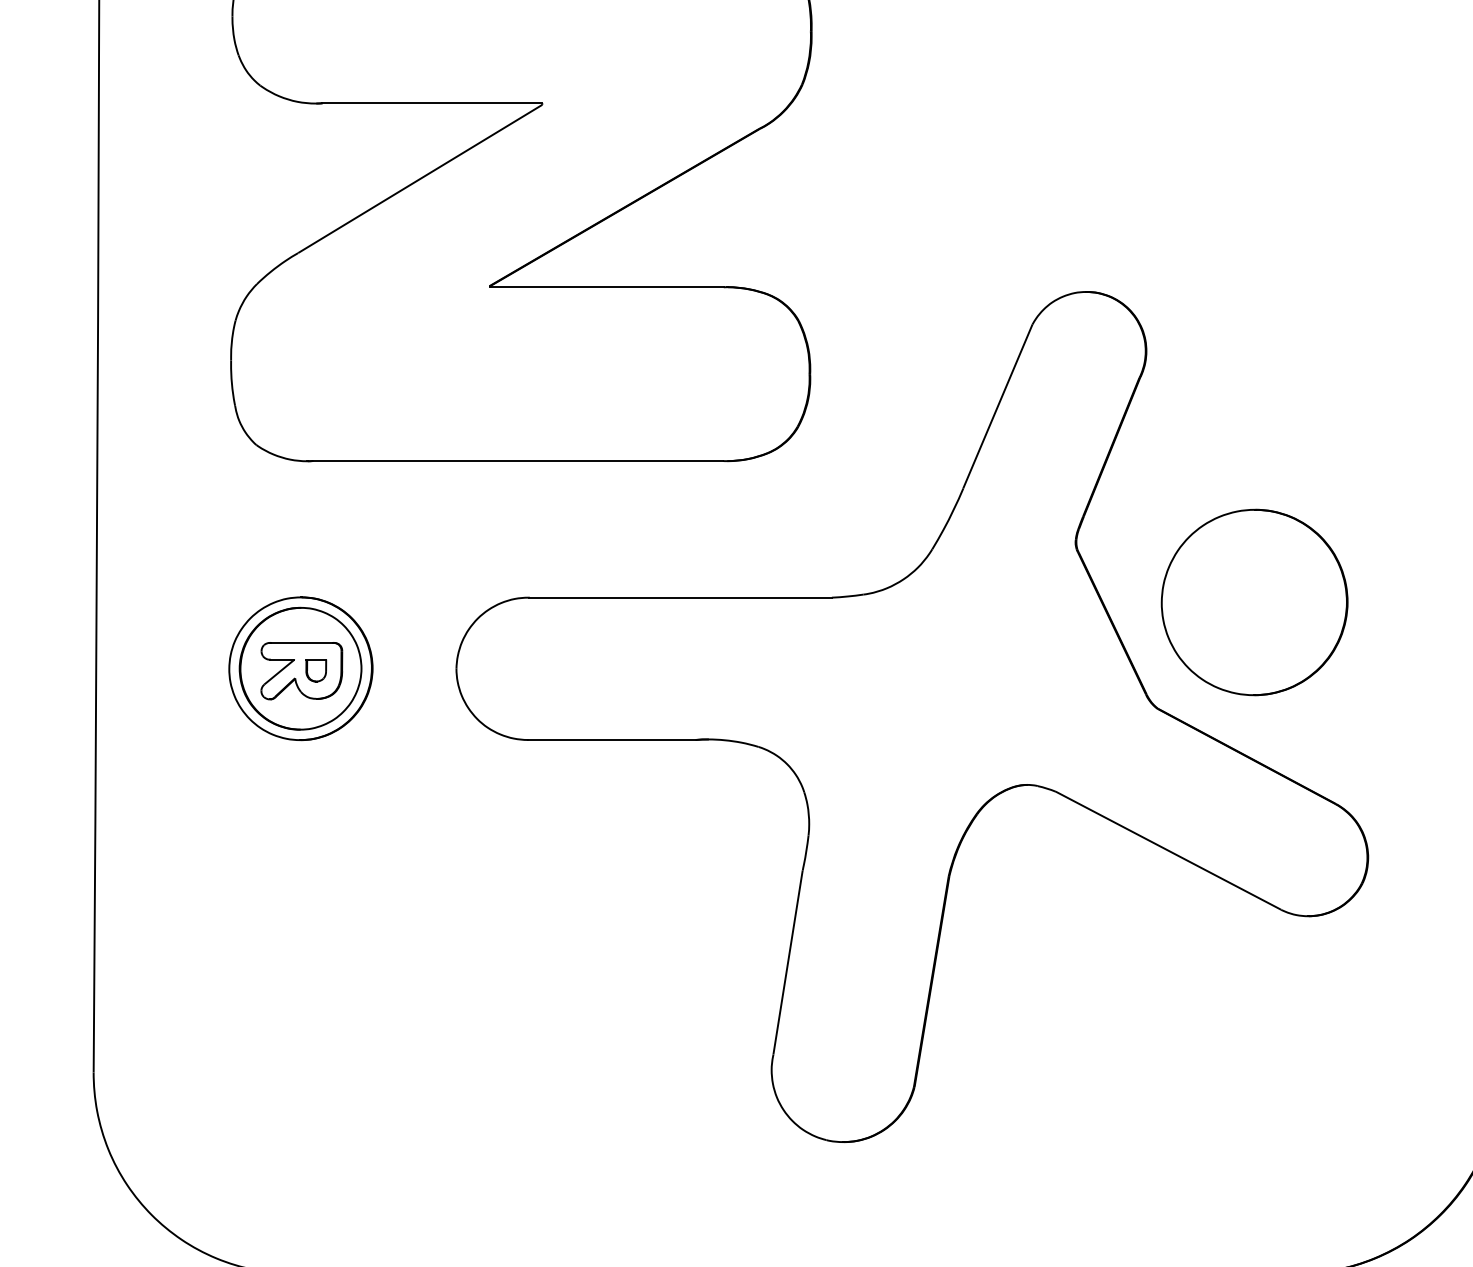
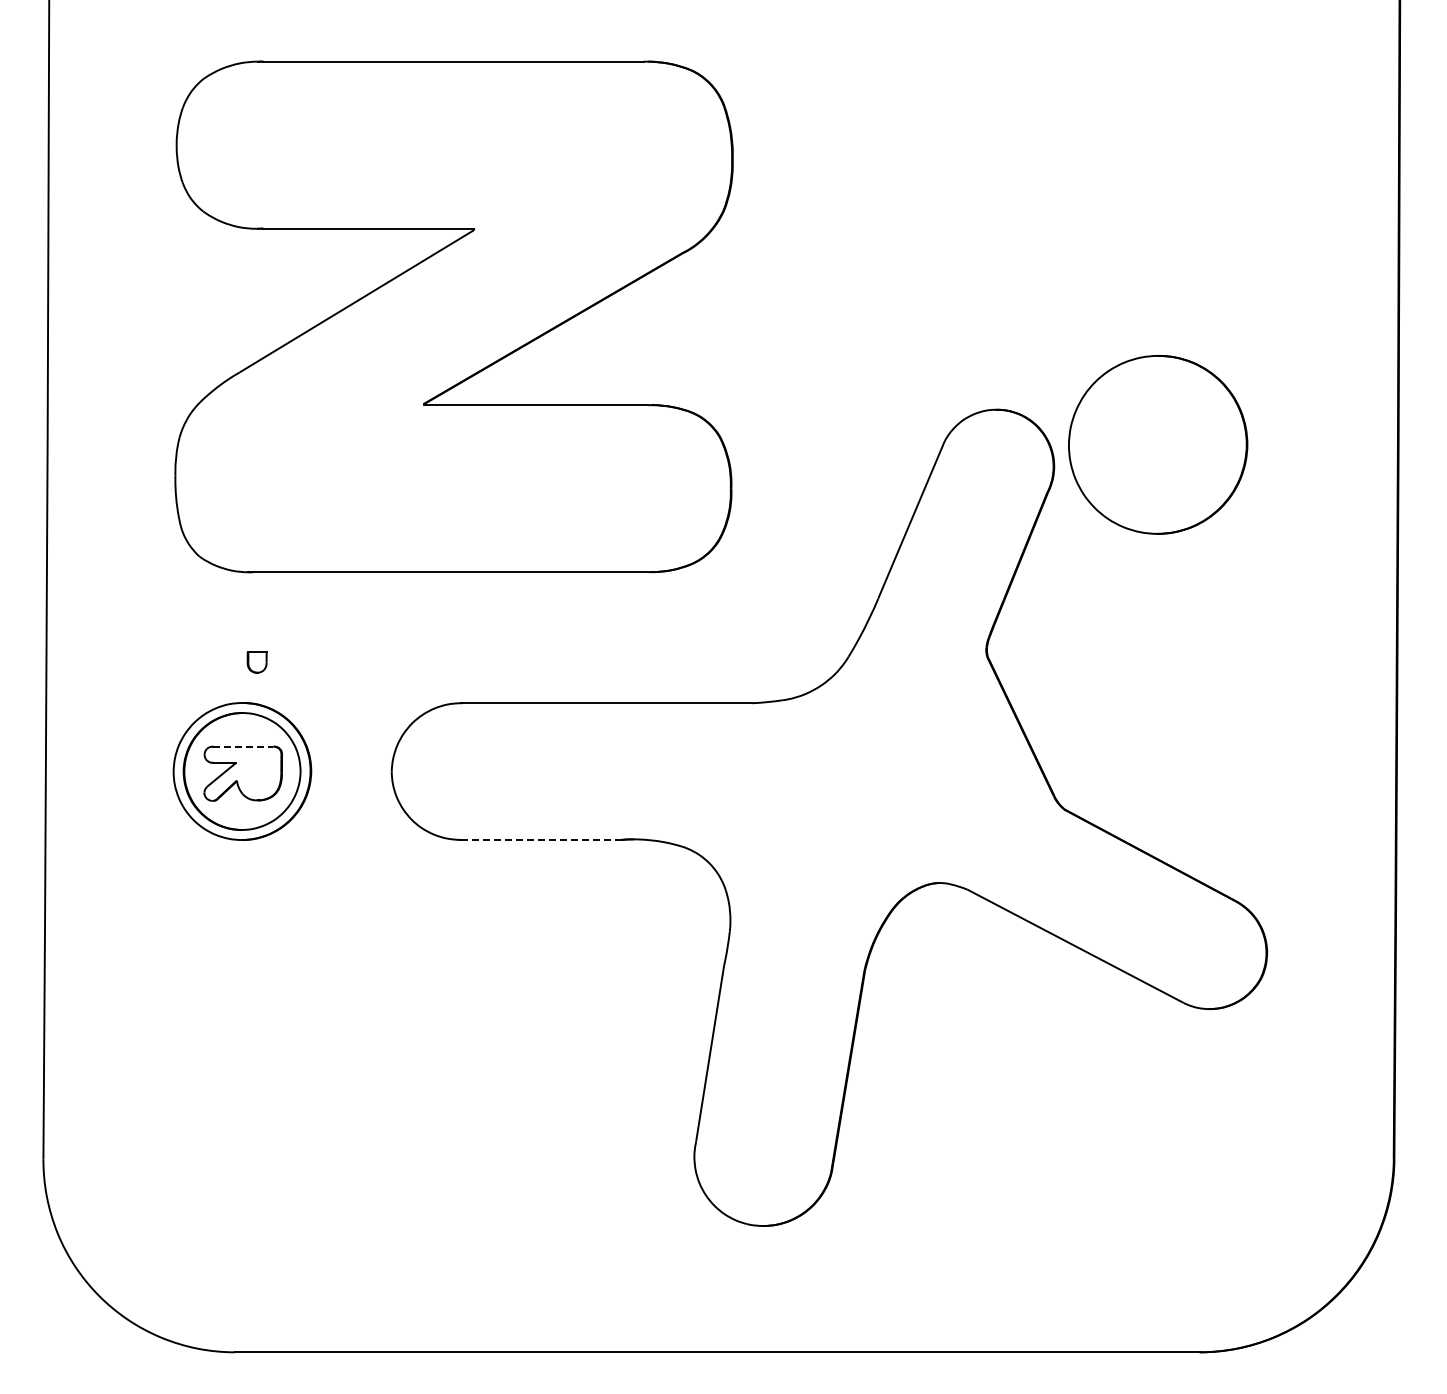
part: (1255, 602) -> (1158, 444), moved
line: (302, 642) -> (243, 746), solid -> dashed
part: (315, 670) -> (256, 662), moved
line: (612, 739) -> (541, 839), solid -> dashed

